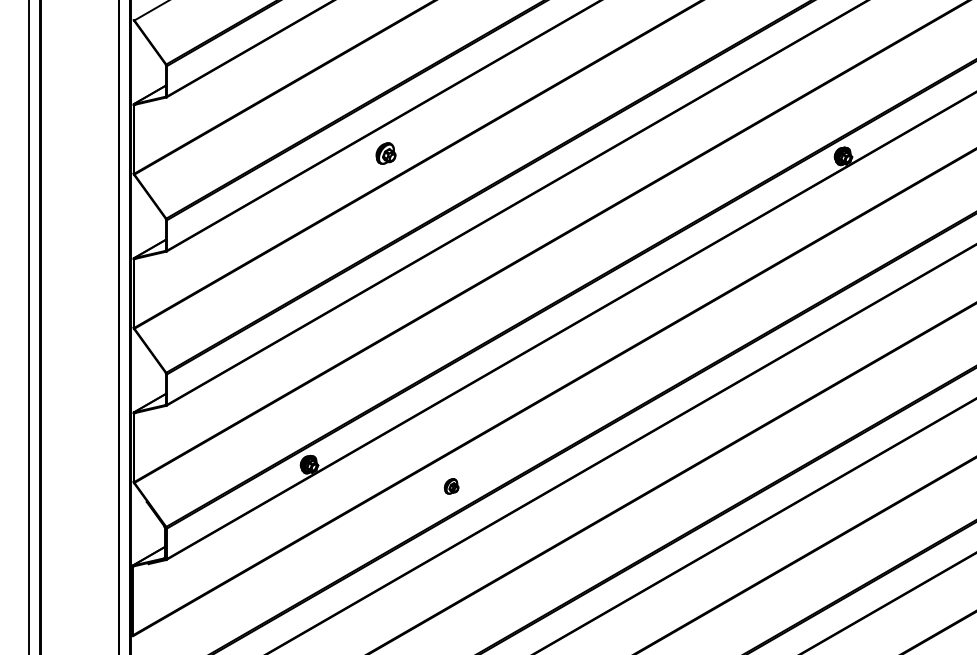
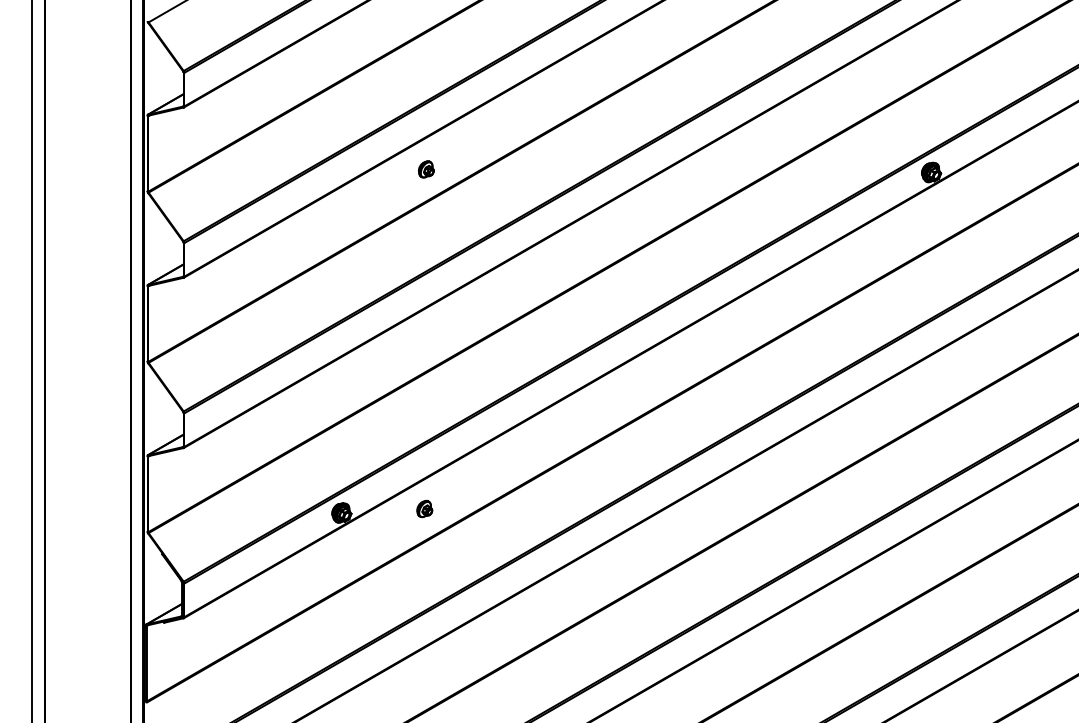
part: (386, 153) -> (426, 169), size x0.71
part: (451, 485) -> (424, 508), moved

